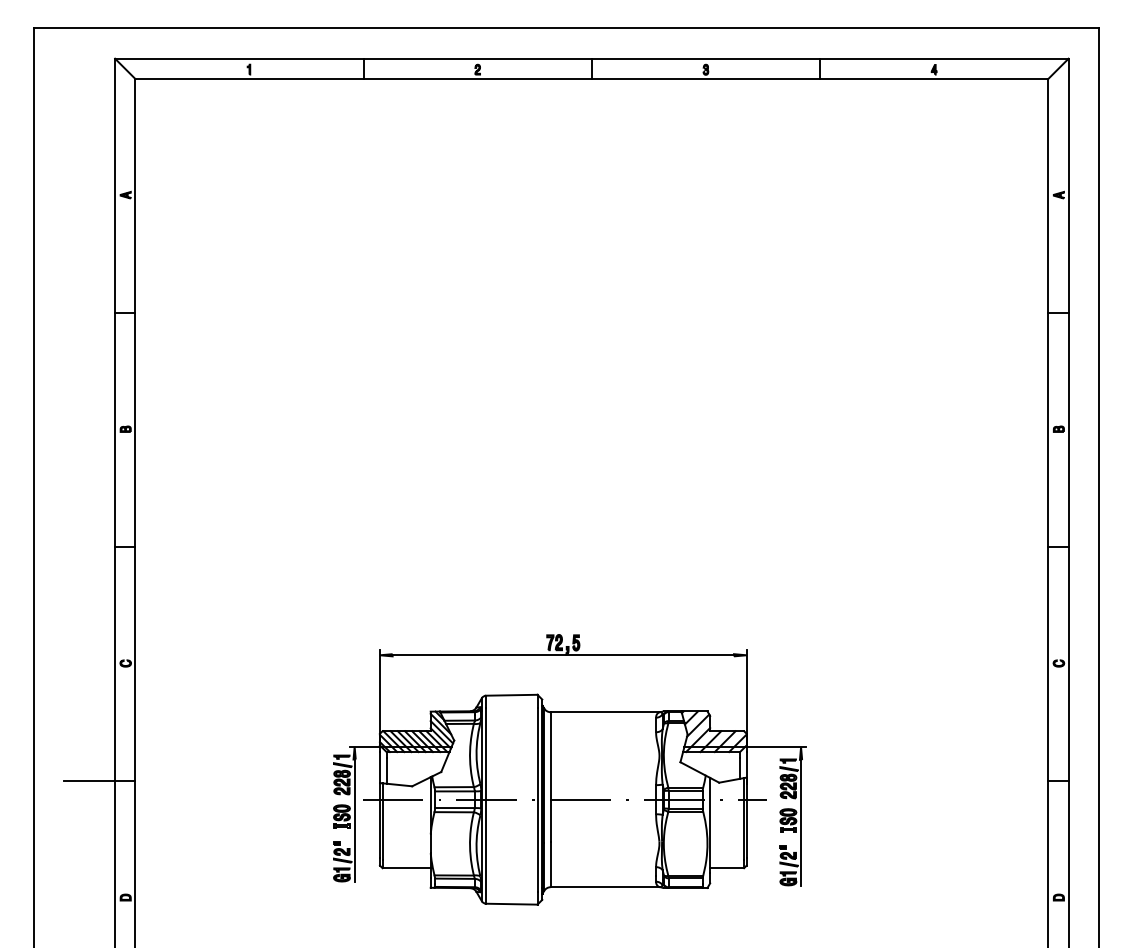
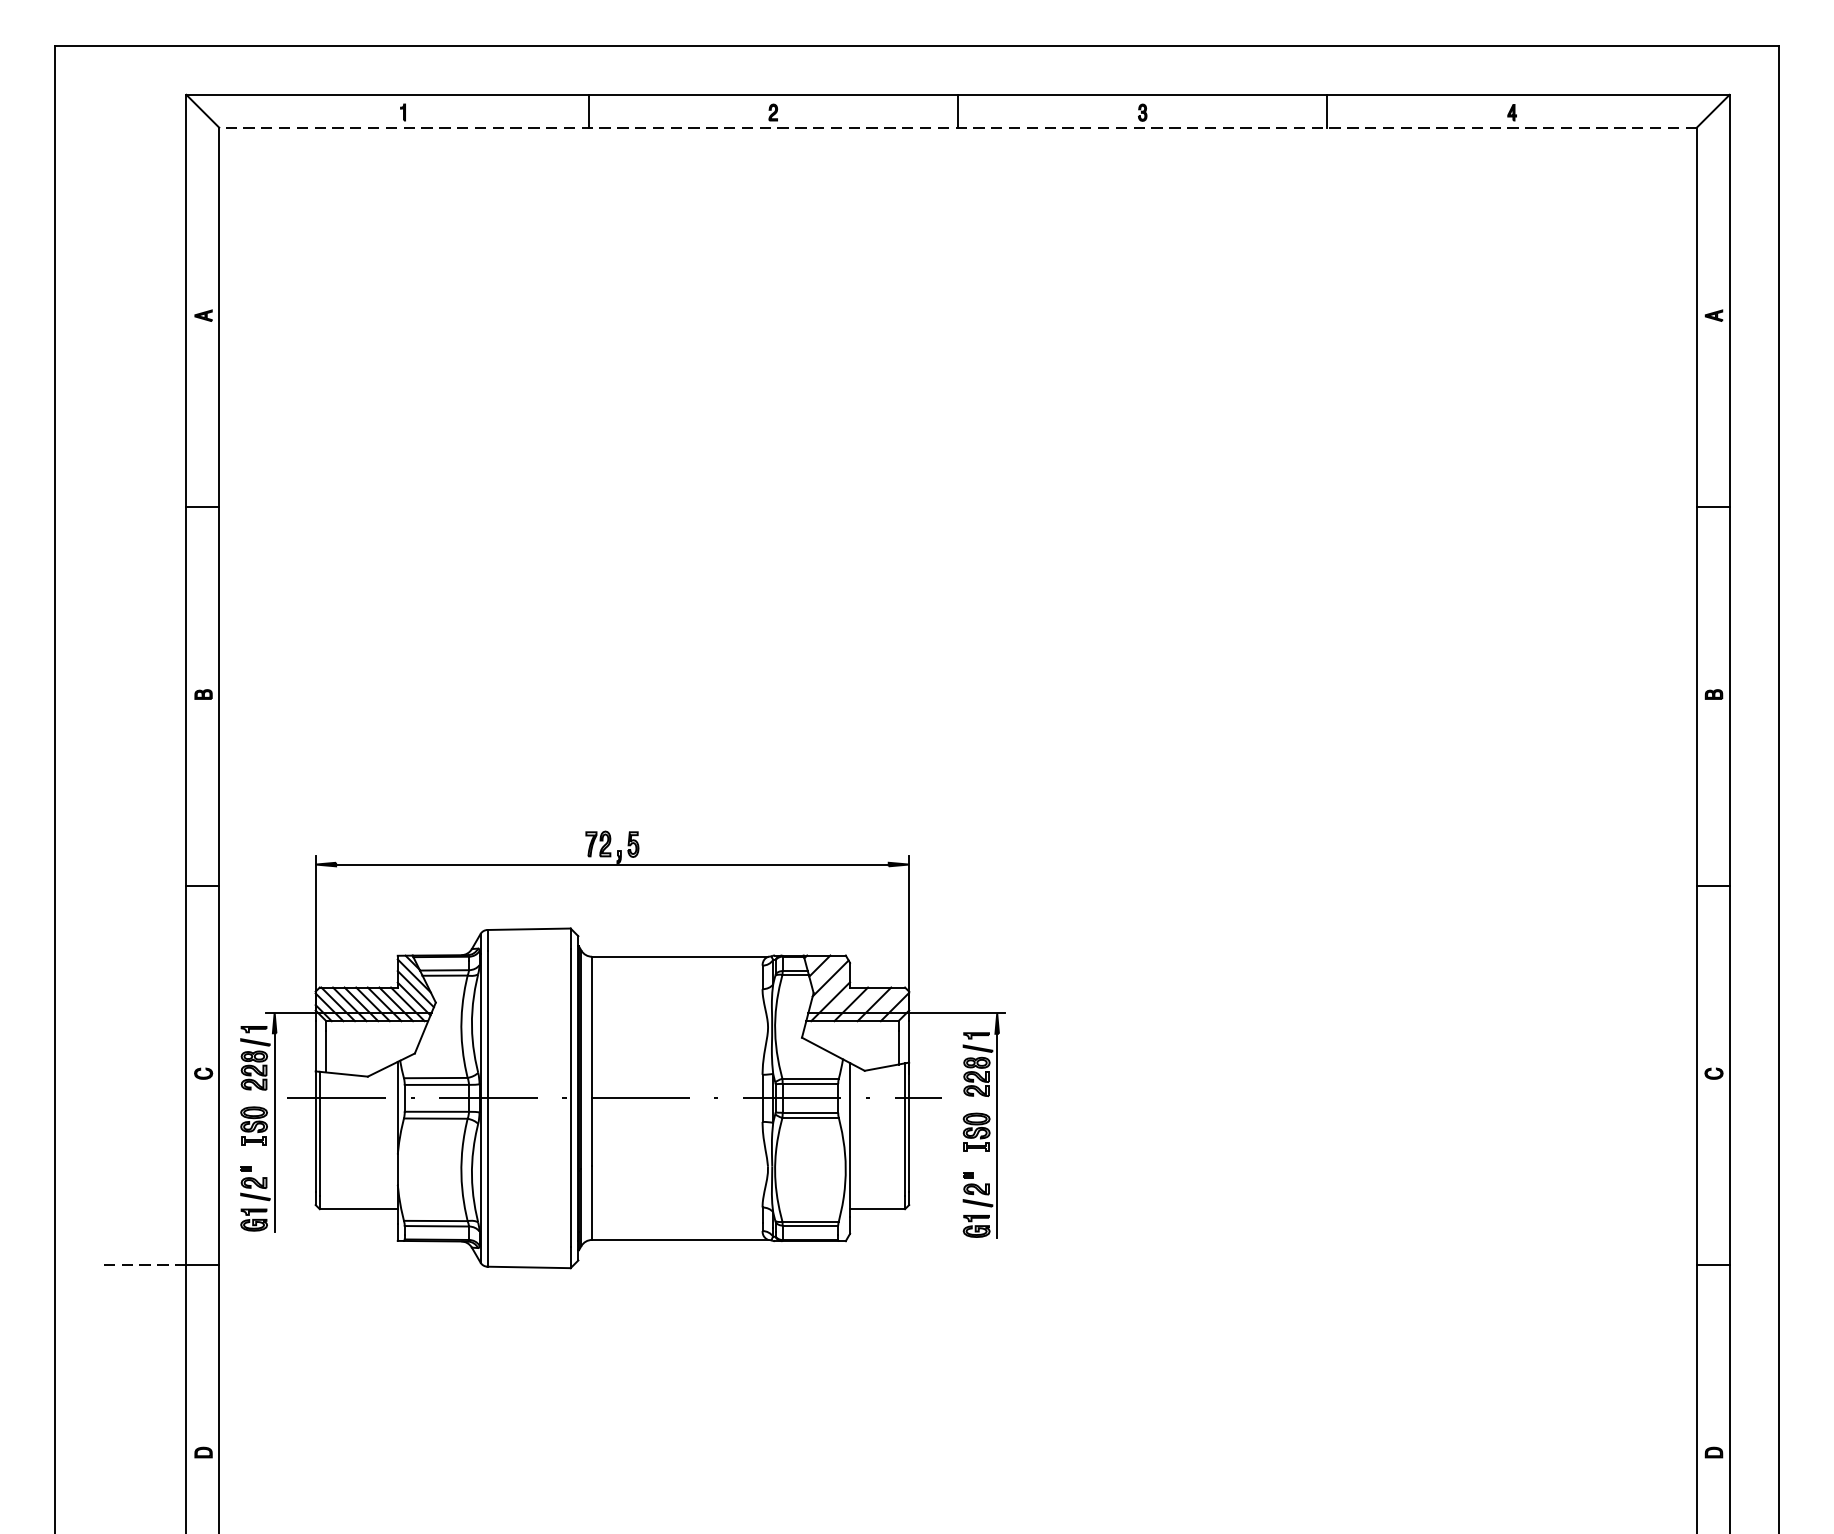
line: (591, 79) -> (957, 128), solid -> dashed
part: (569, 769) -> (622, 1049), moved
line: (89, 781) -> (144, 1264), solid -> dashed

